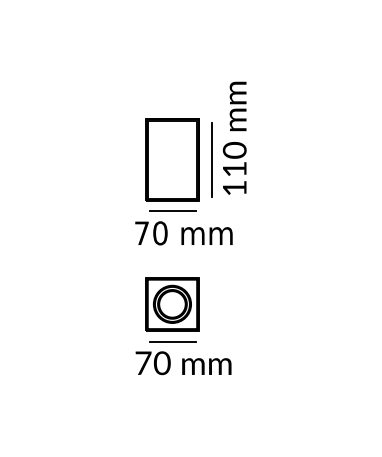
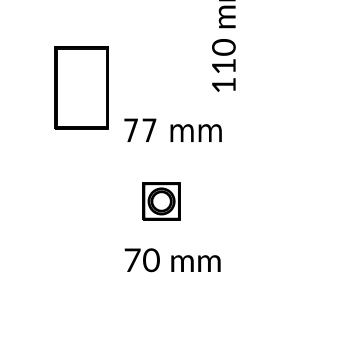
part: (172, 159) -> (81, 87), moved
line: (212, 159) -> (201, 56), removed
line: (172, 210) -> (161, 107), removed
text: (160, 233) -> (149, 130), 70 -> 77
part: (172, 304) -> (161, 201), size x0.7
line: (172, 341) -> (161, 238), removed

